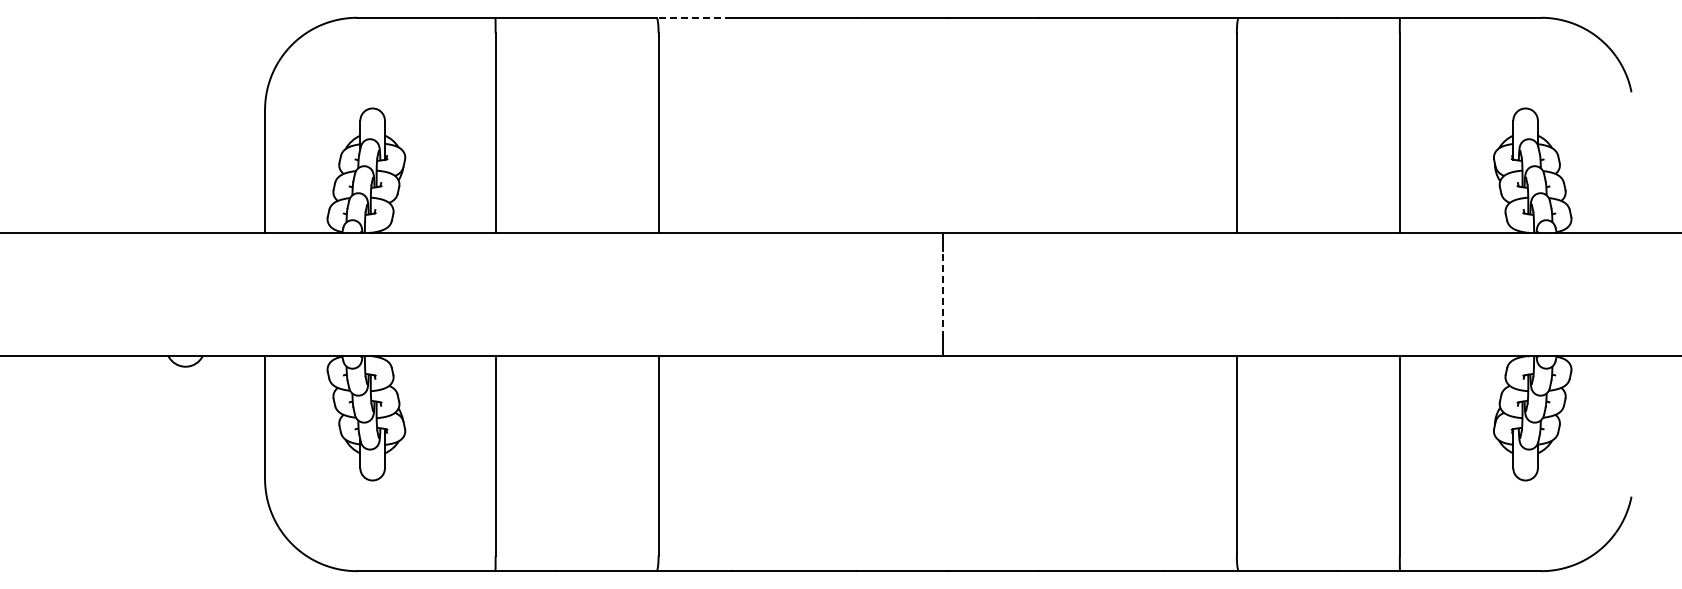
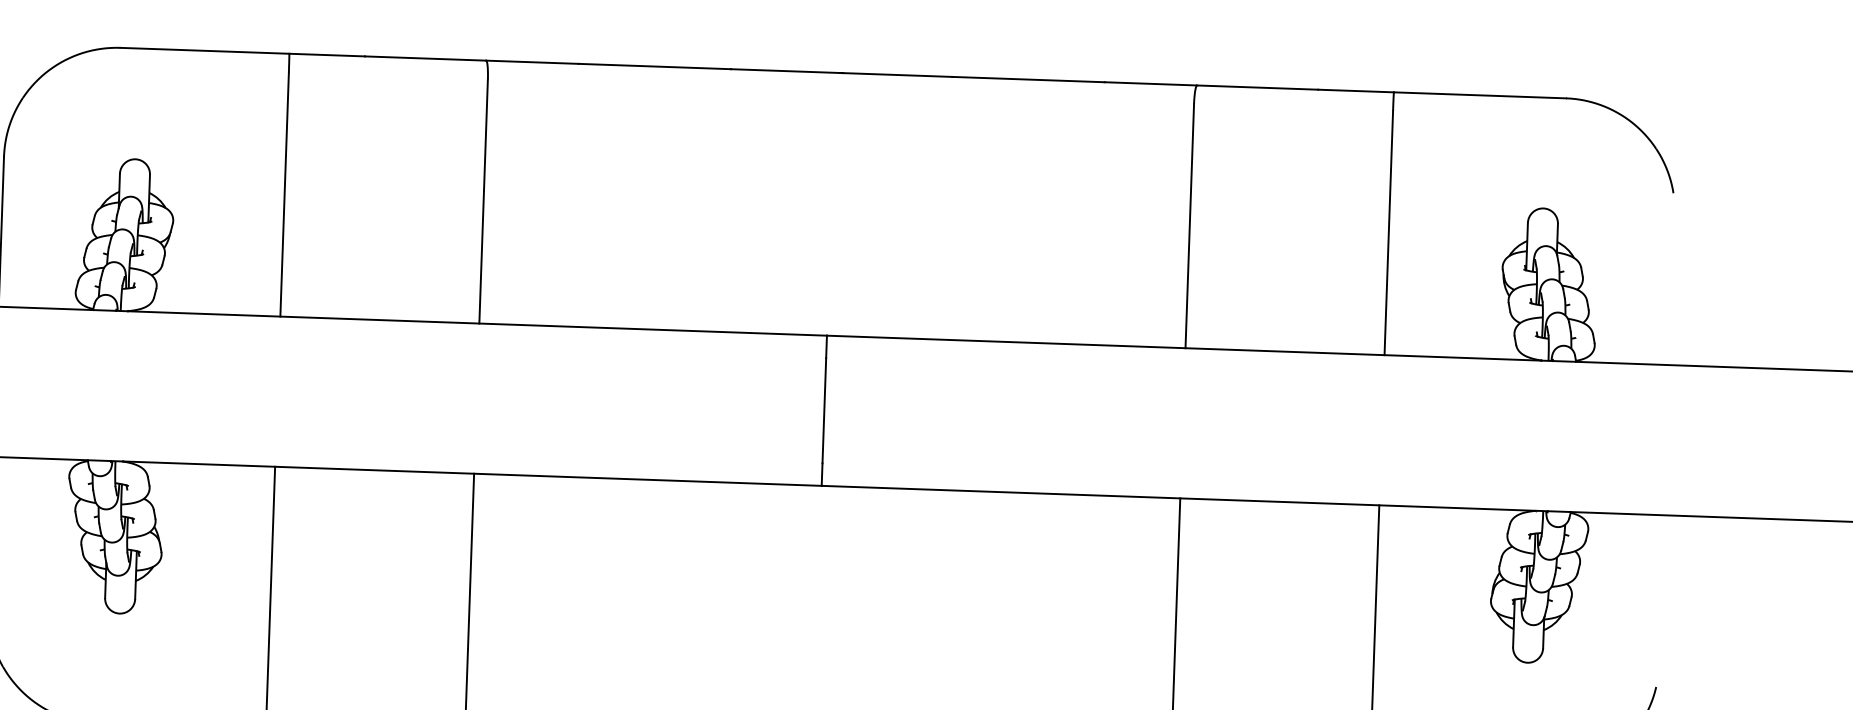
line: (694, 17) -> (532, 61), dashed -> solid
line: (943, 294) -> (824, 410), dashed -> solid

